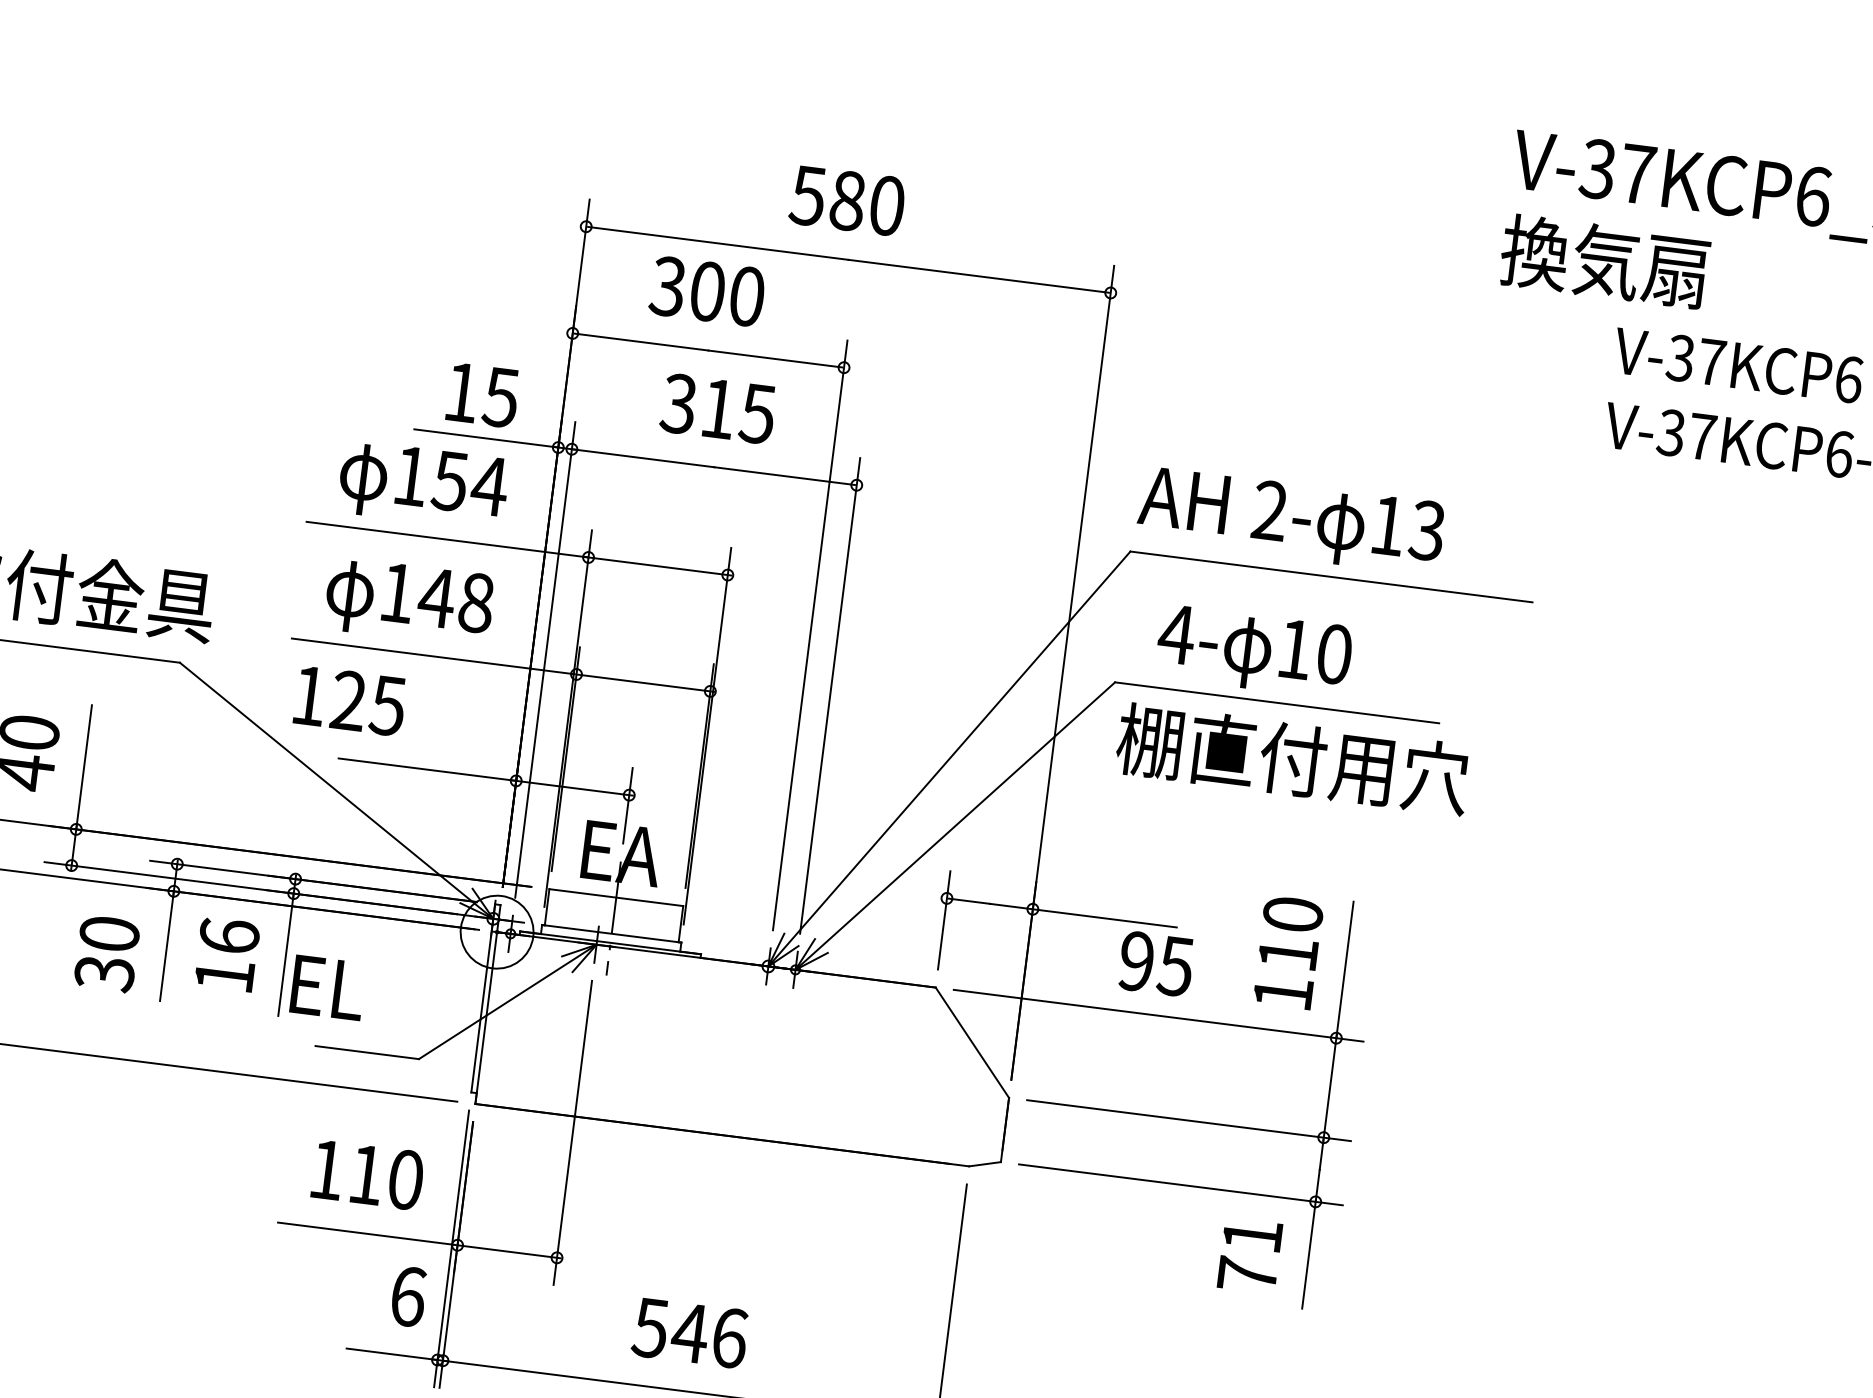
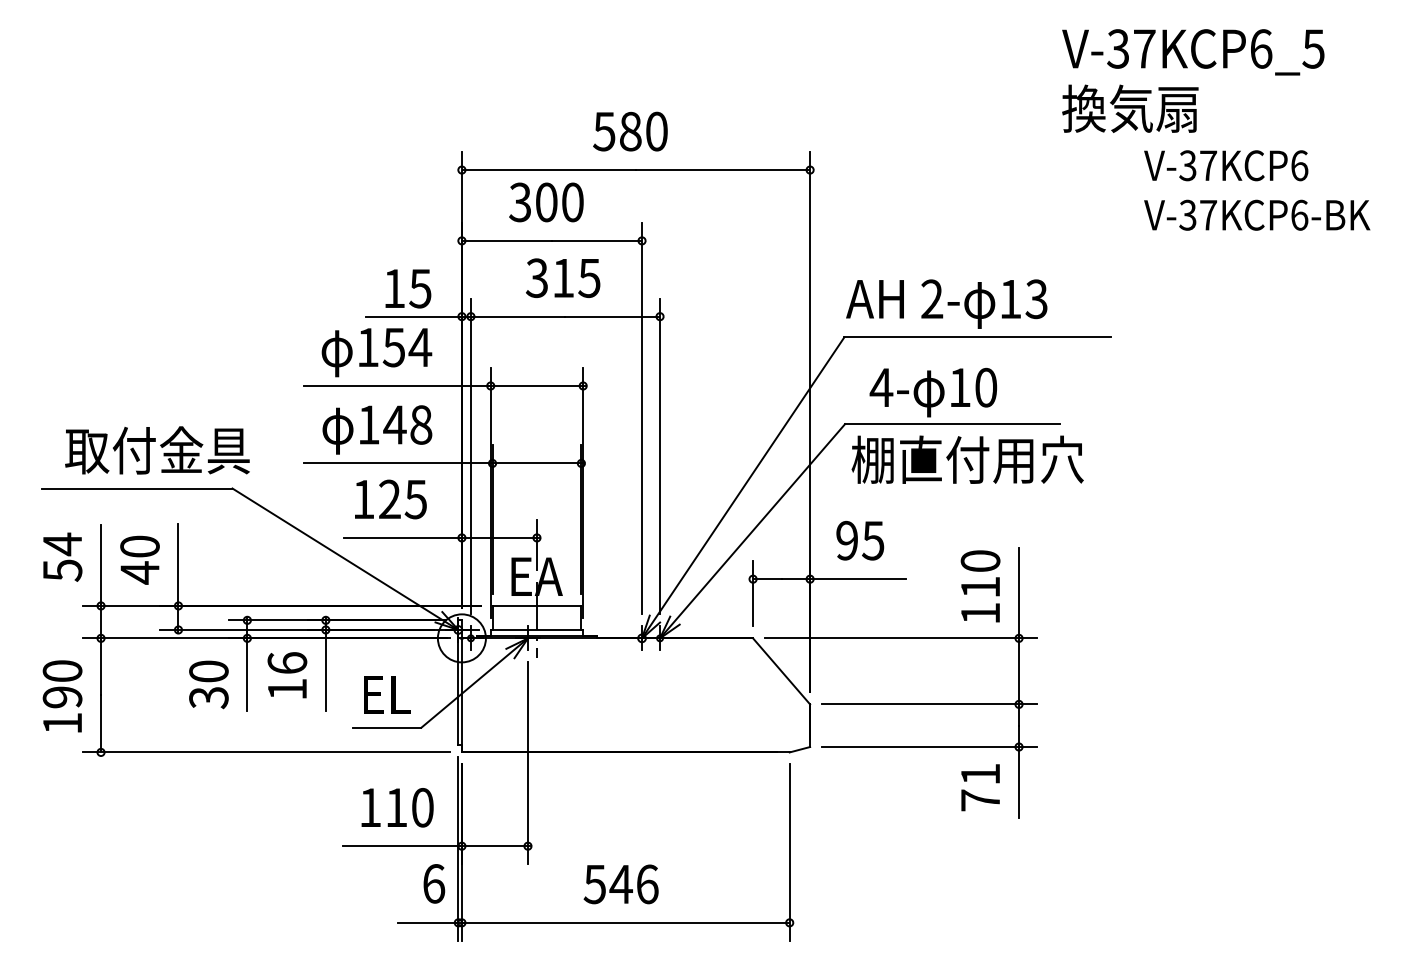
text: (349, 701) -> (390, 499), moved
text: (1156, 963) -> (860, 540), moved
text: (328, 987) -> (387, 694), moved

